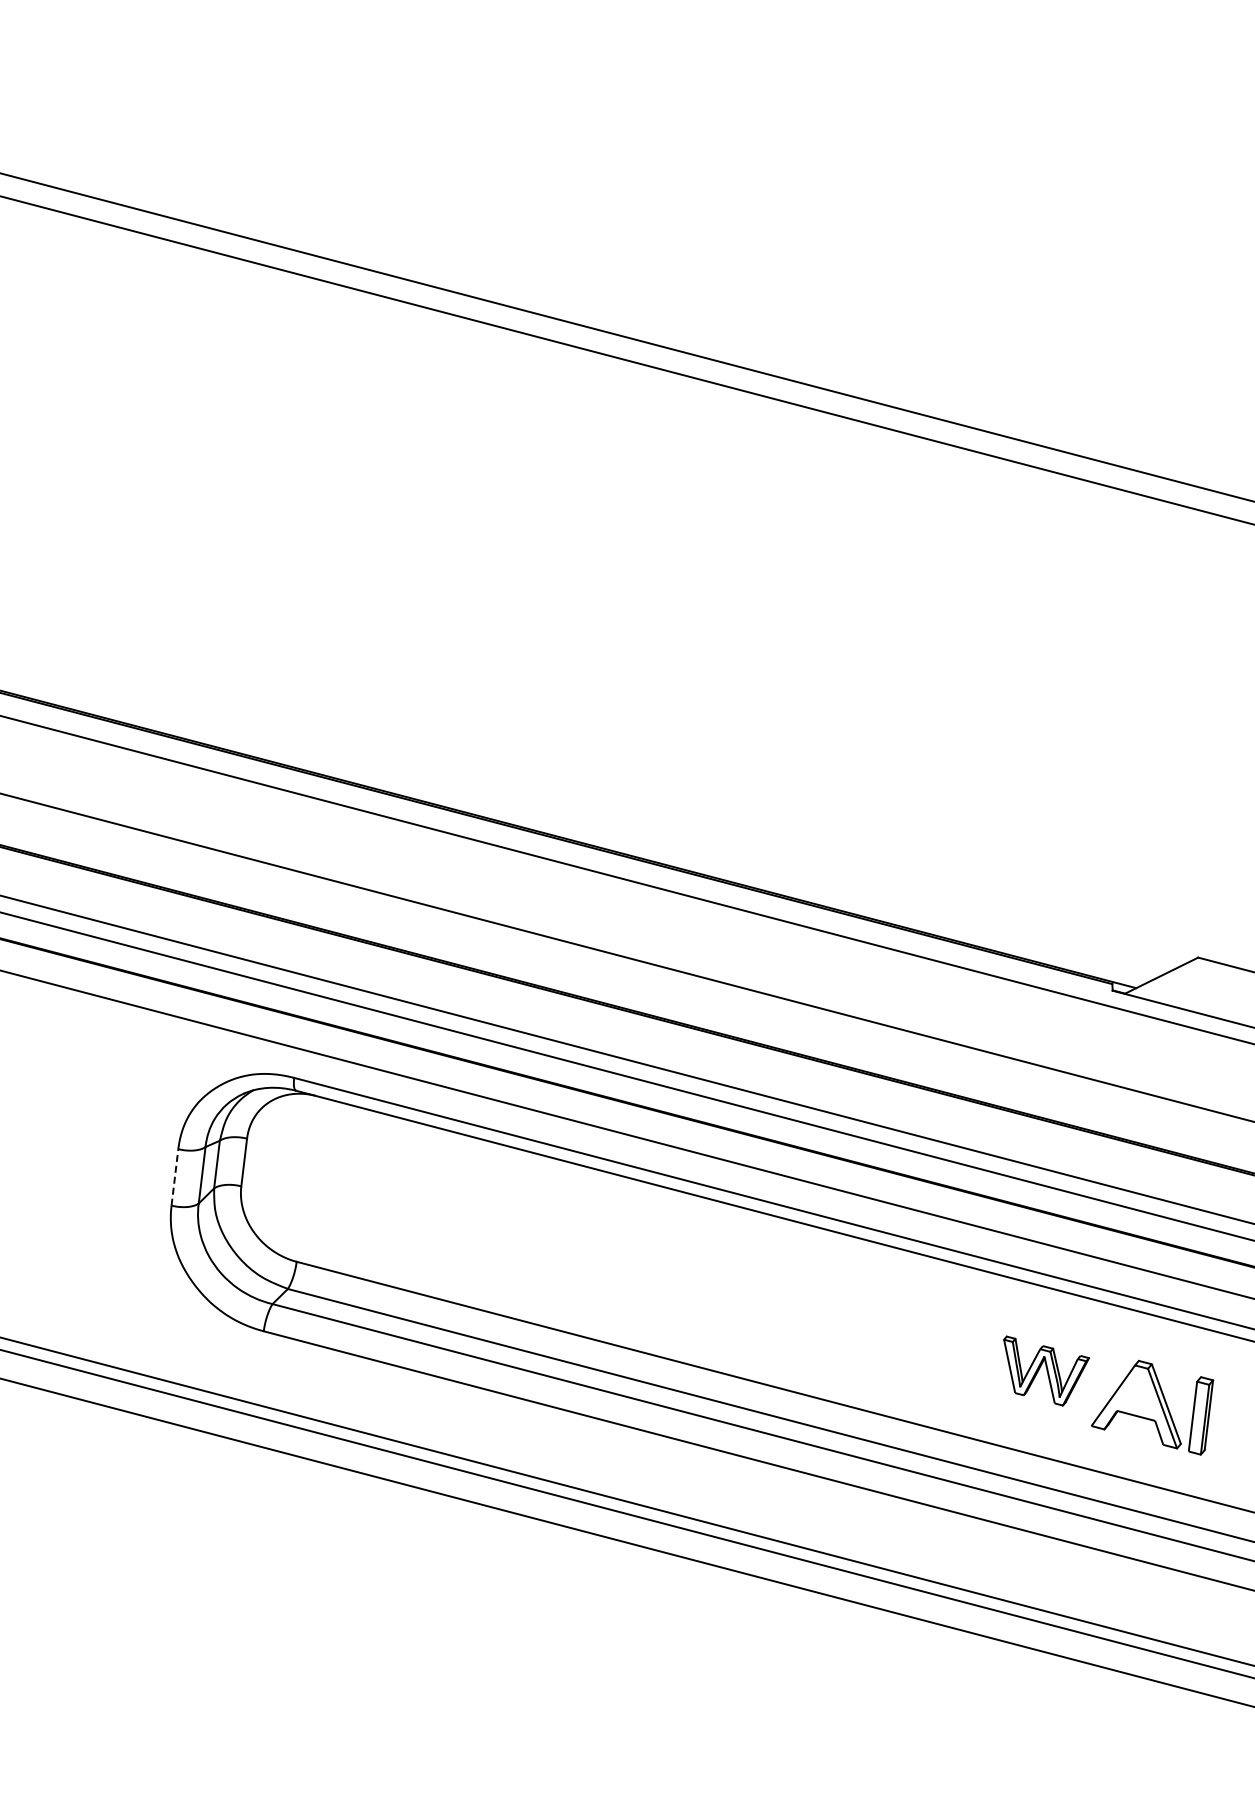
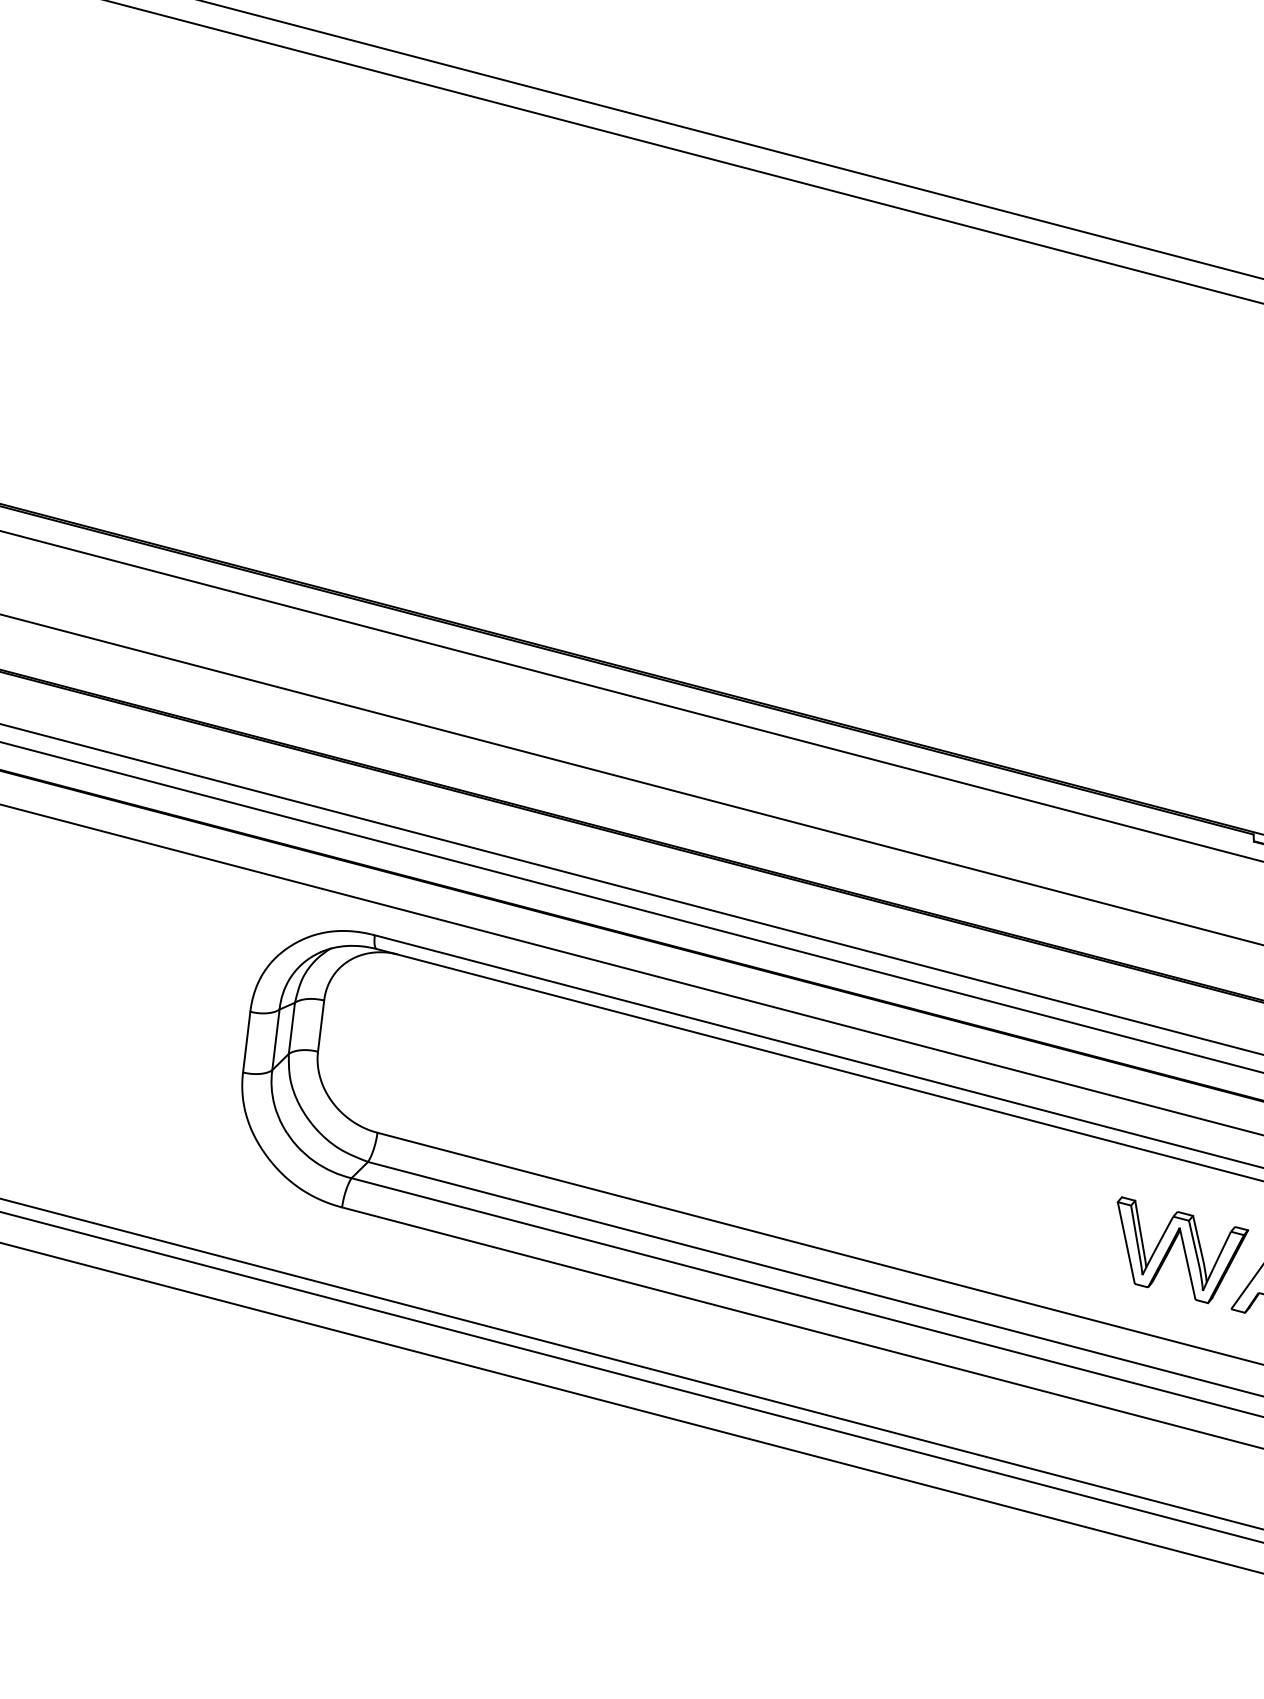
line: (175, 1176) -> (247, 1041), dashed -> solid
part: (1046, 1370) -> (1182, 1249), size x1.43

